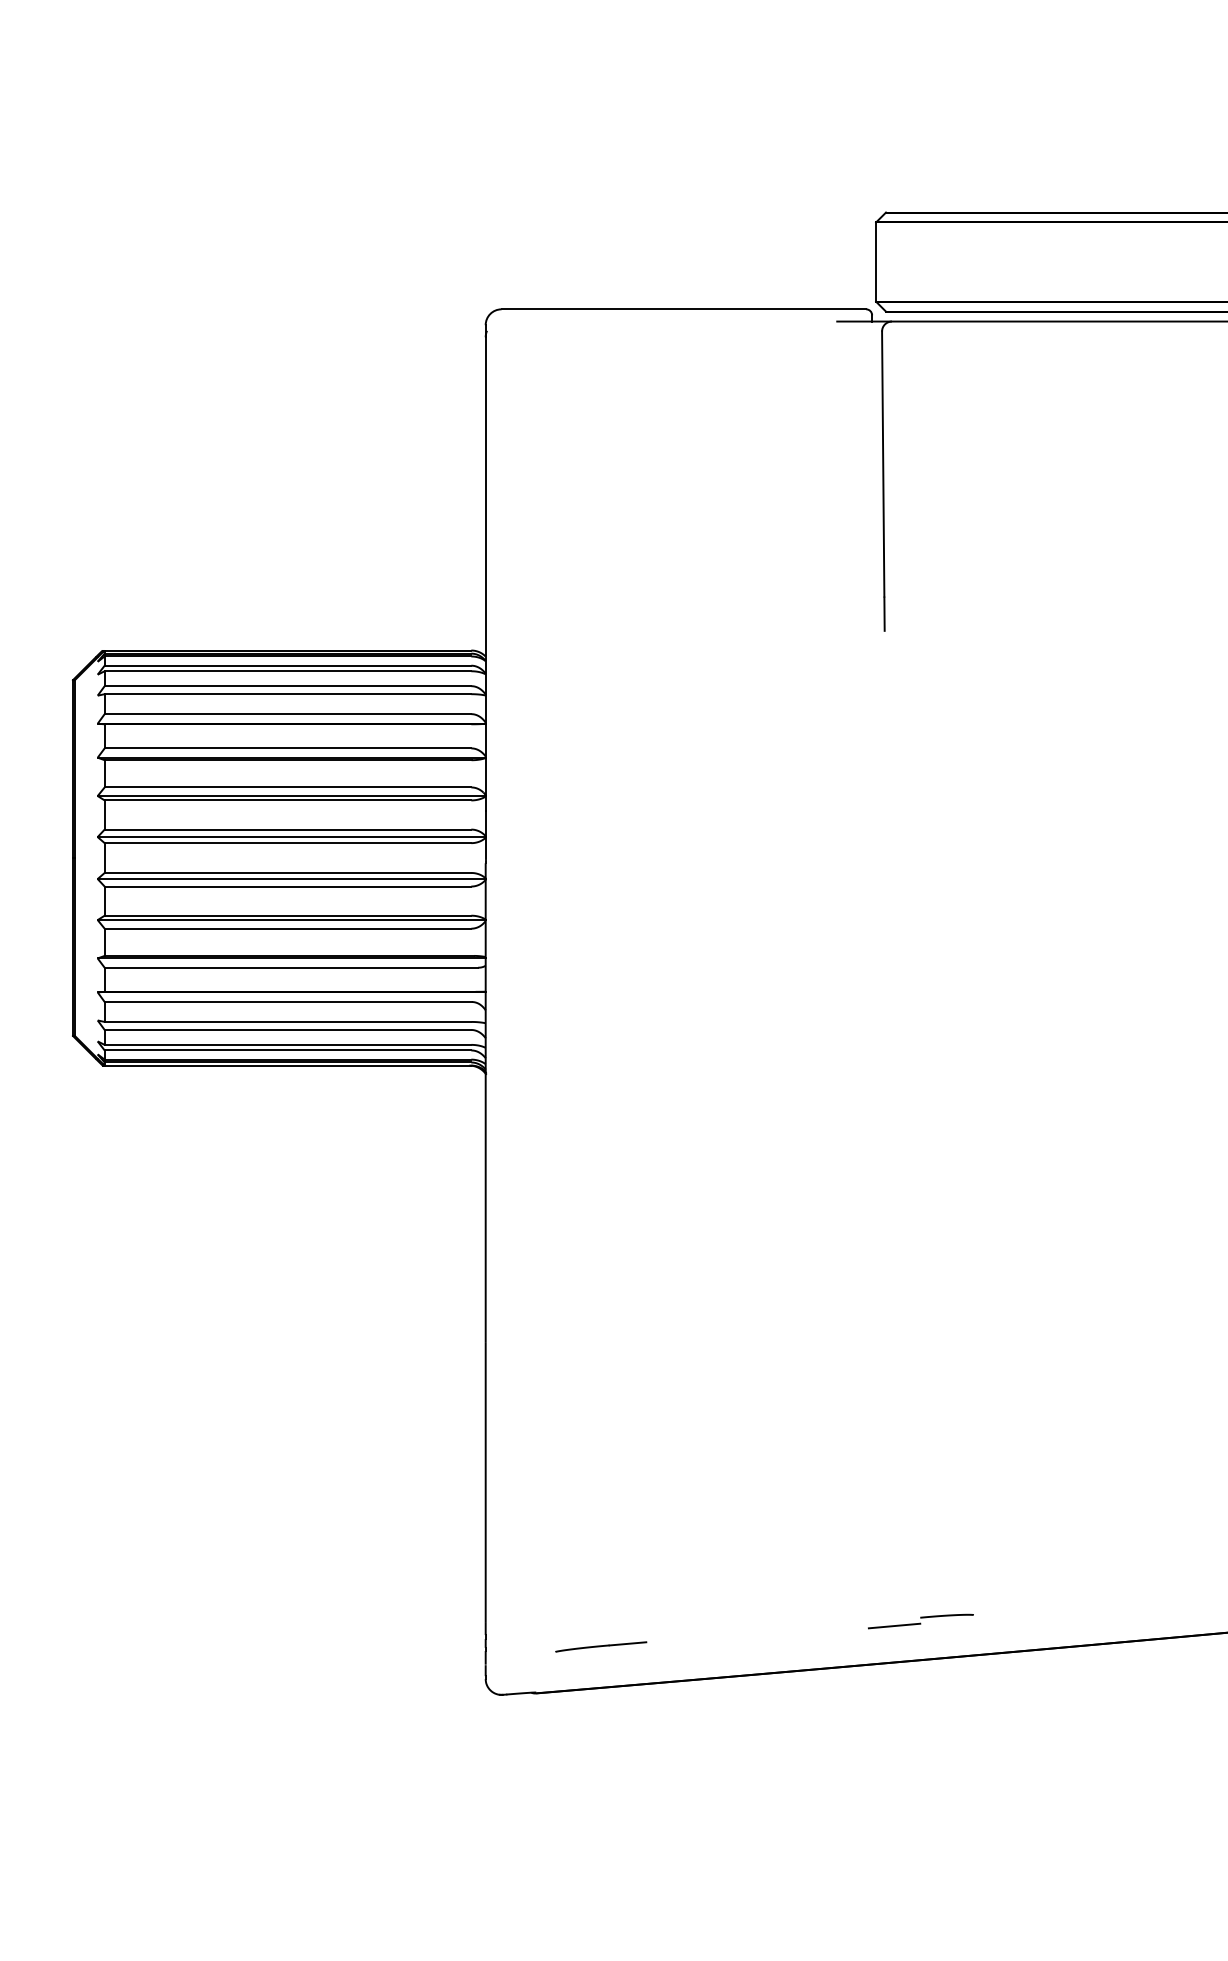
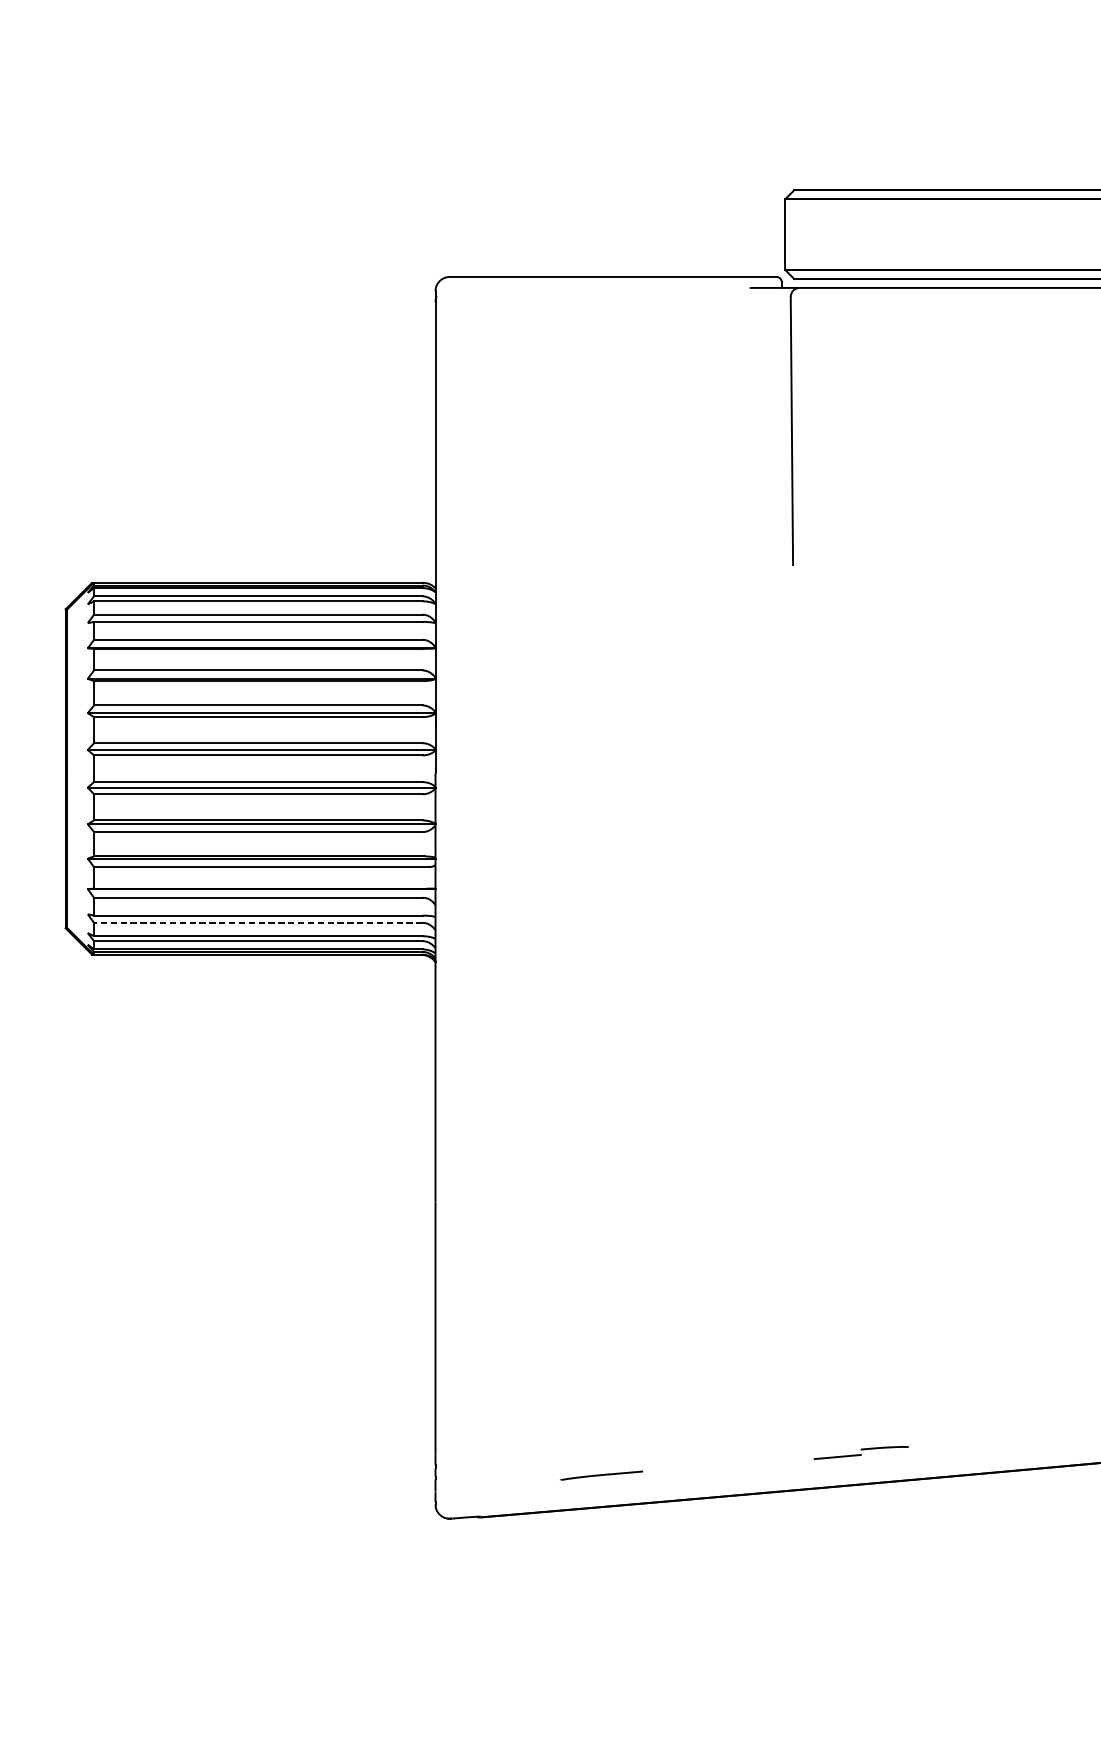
line: (287, 1029) -> (257, 922), solid -> dashed
part: (920, 1621) -> (861, 1452), moved
line: (601, 1646) -> (602, 1475), moved

